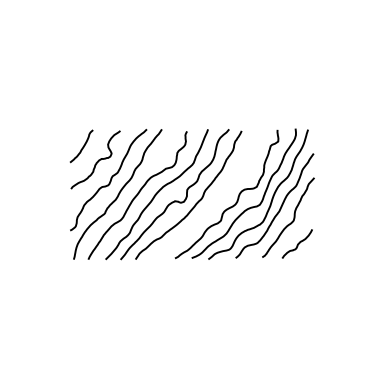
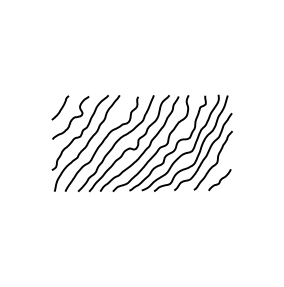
curve: (212, 203) -> (157, 150), added

